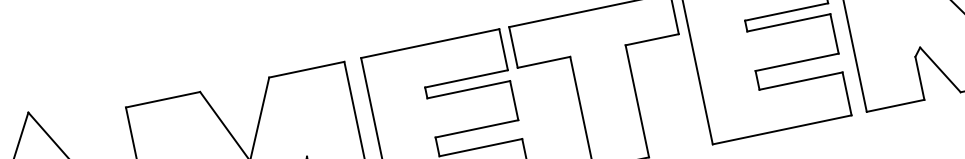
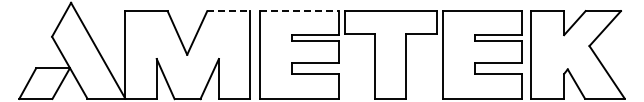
line: (430, 44) -> (299, 11), solid -> dashed
line: (306, 70) -> (228, 11), solid -> dashed

